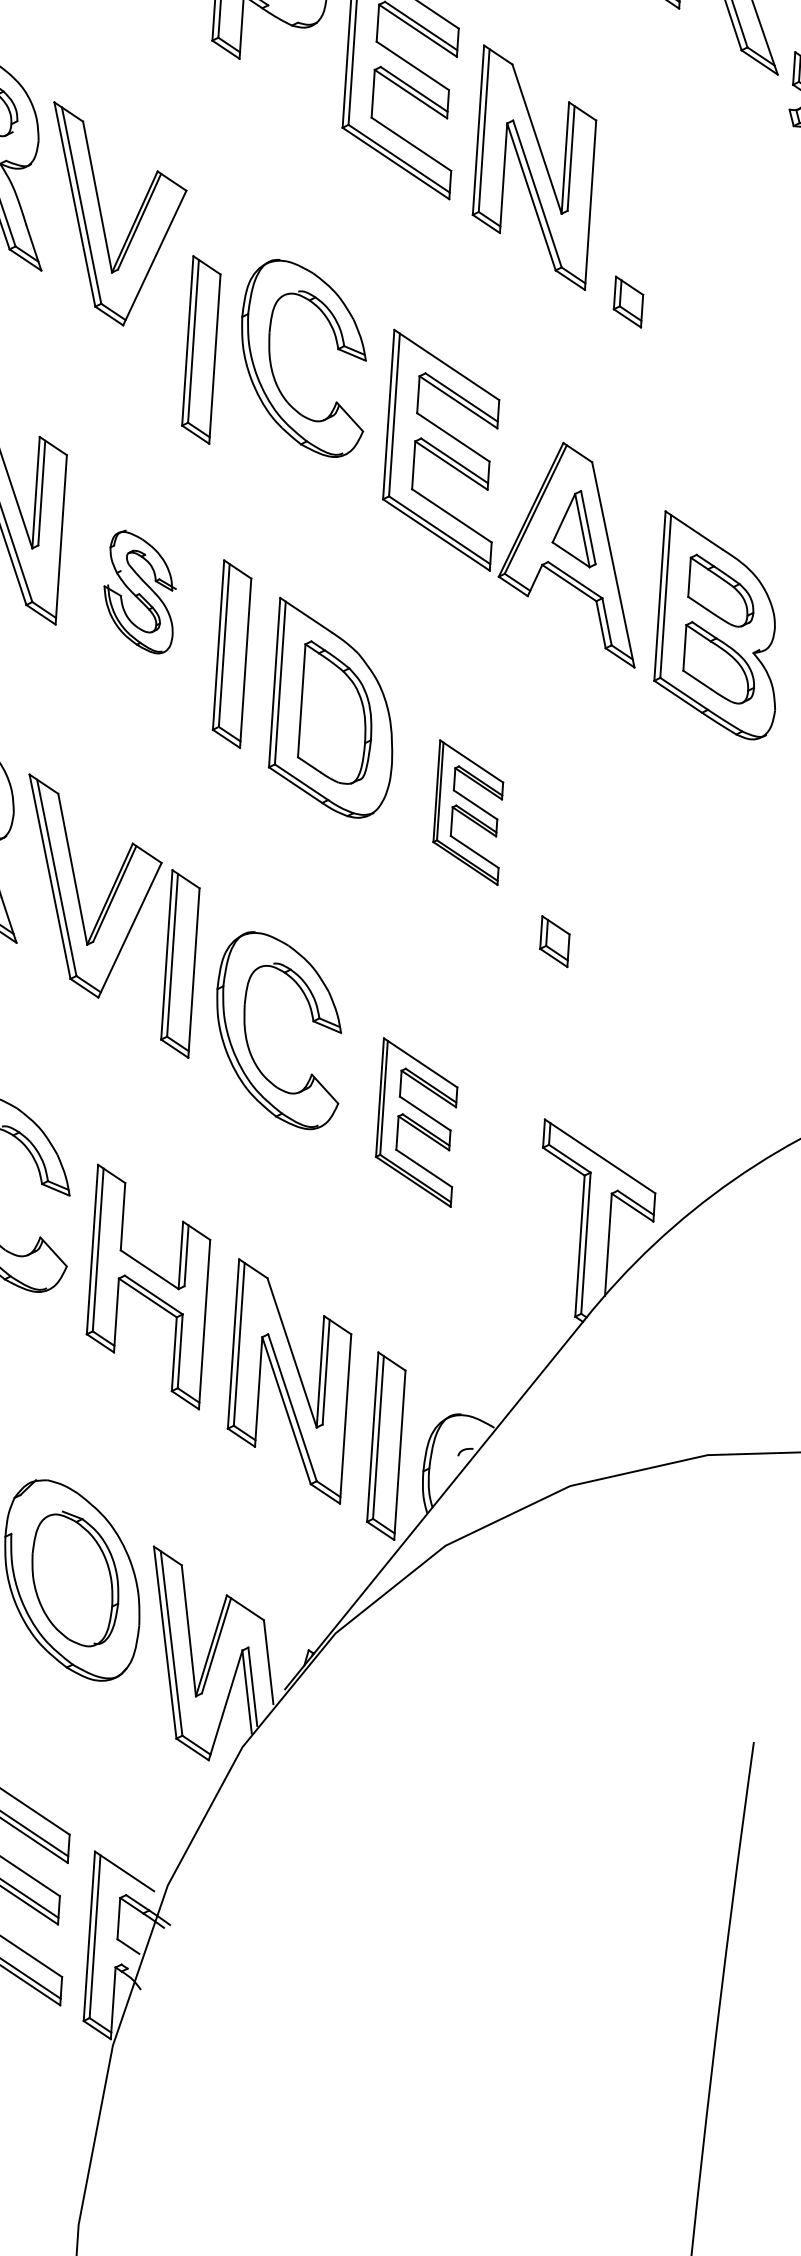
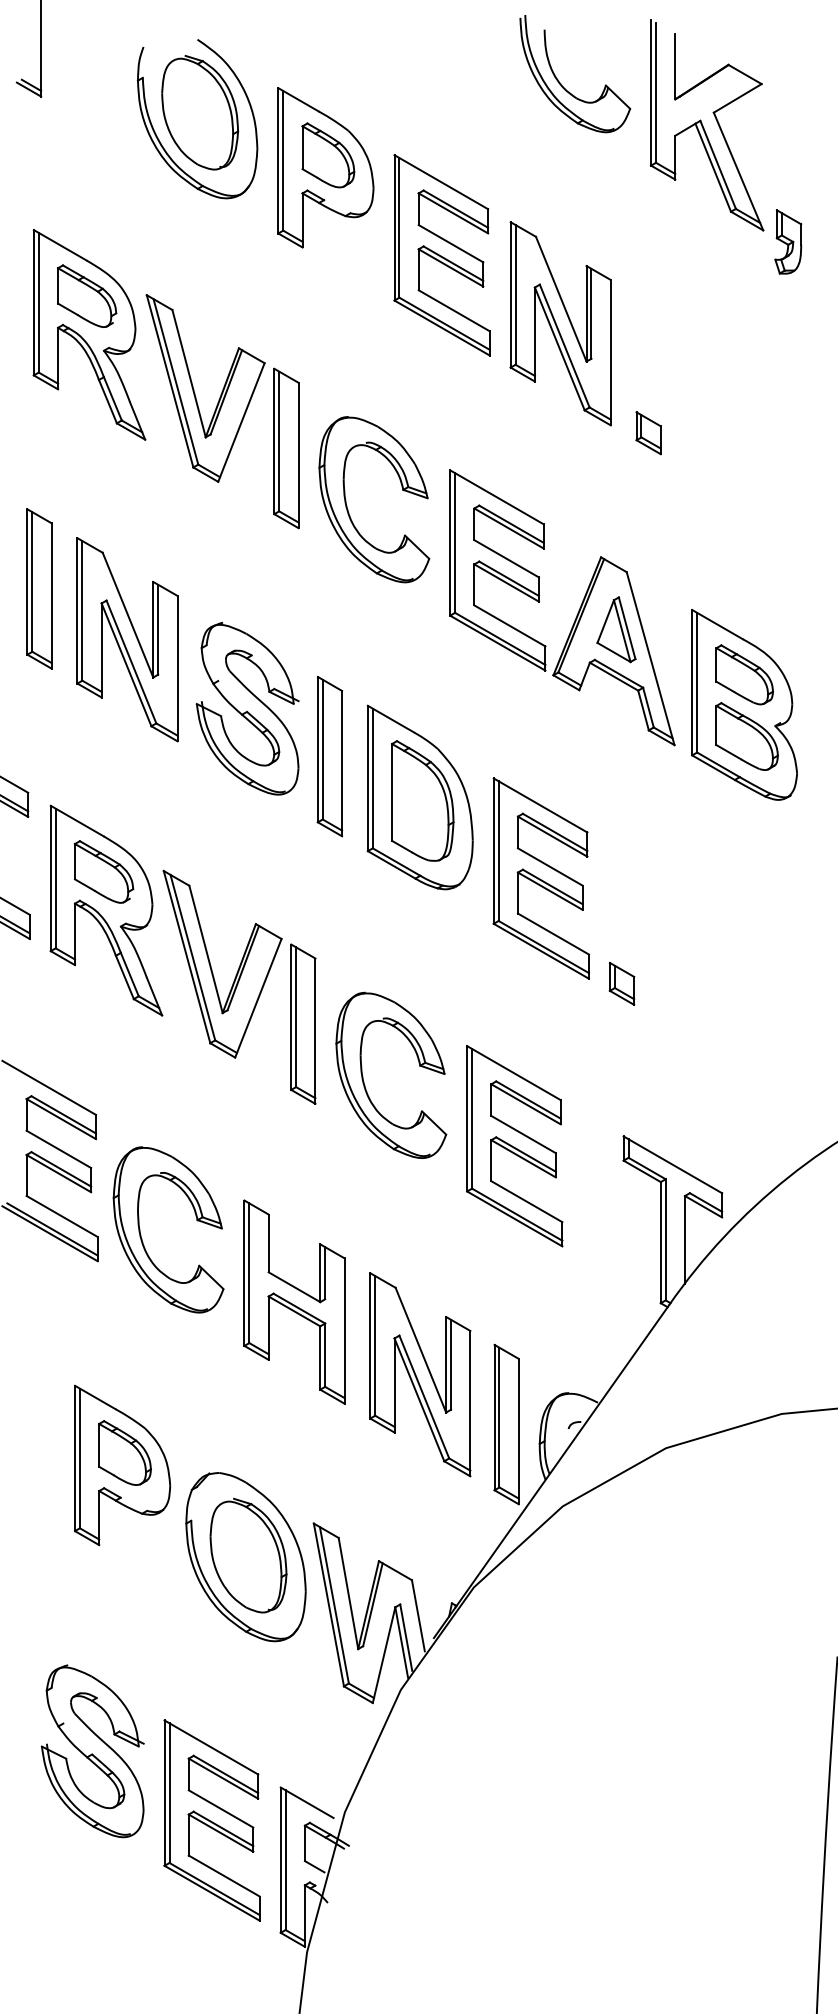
part: (201, 350) -> (286, 448), moved
part: (139, 591) -> (247, 708), size x1.67
part: (467, 812) -> (540, 878), size x1.67
part: (416, 1122) -> (514, 1146), size x1.43

